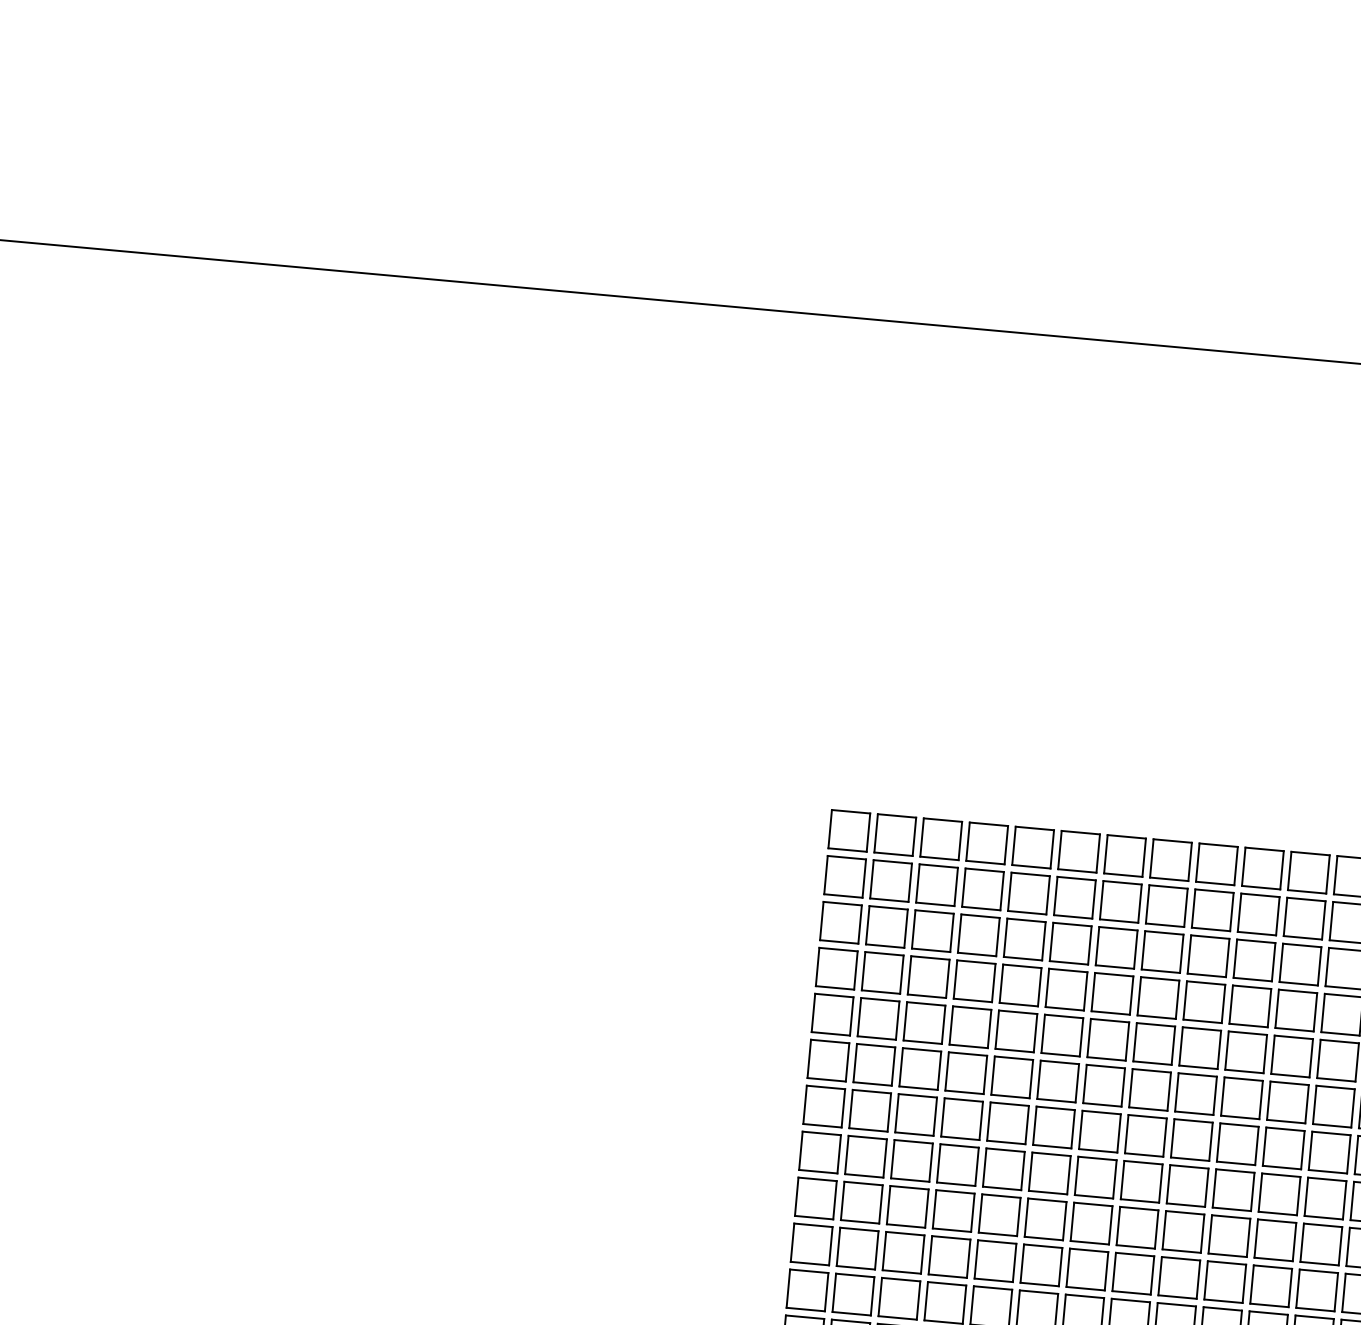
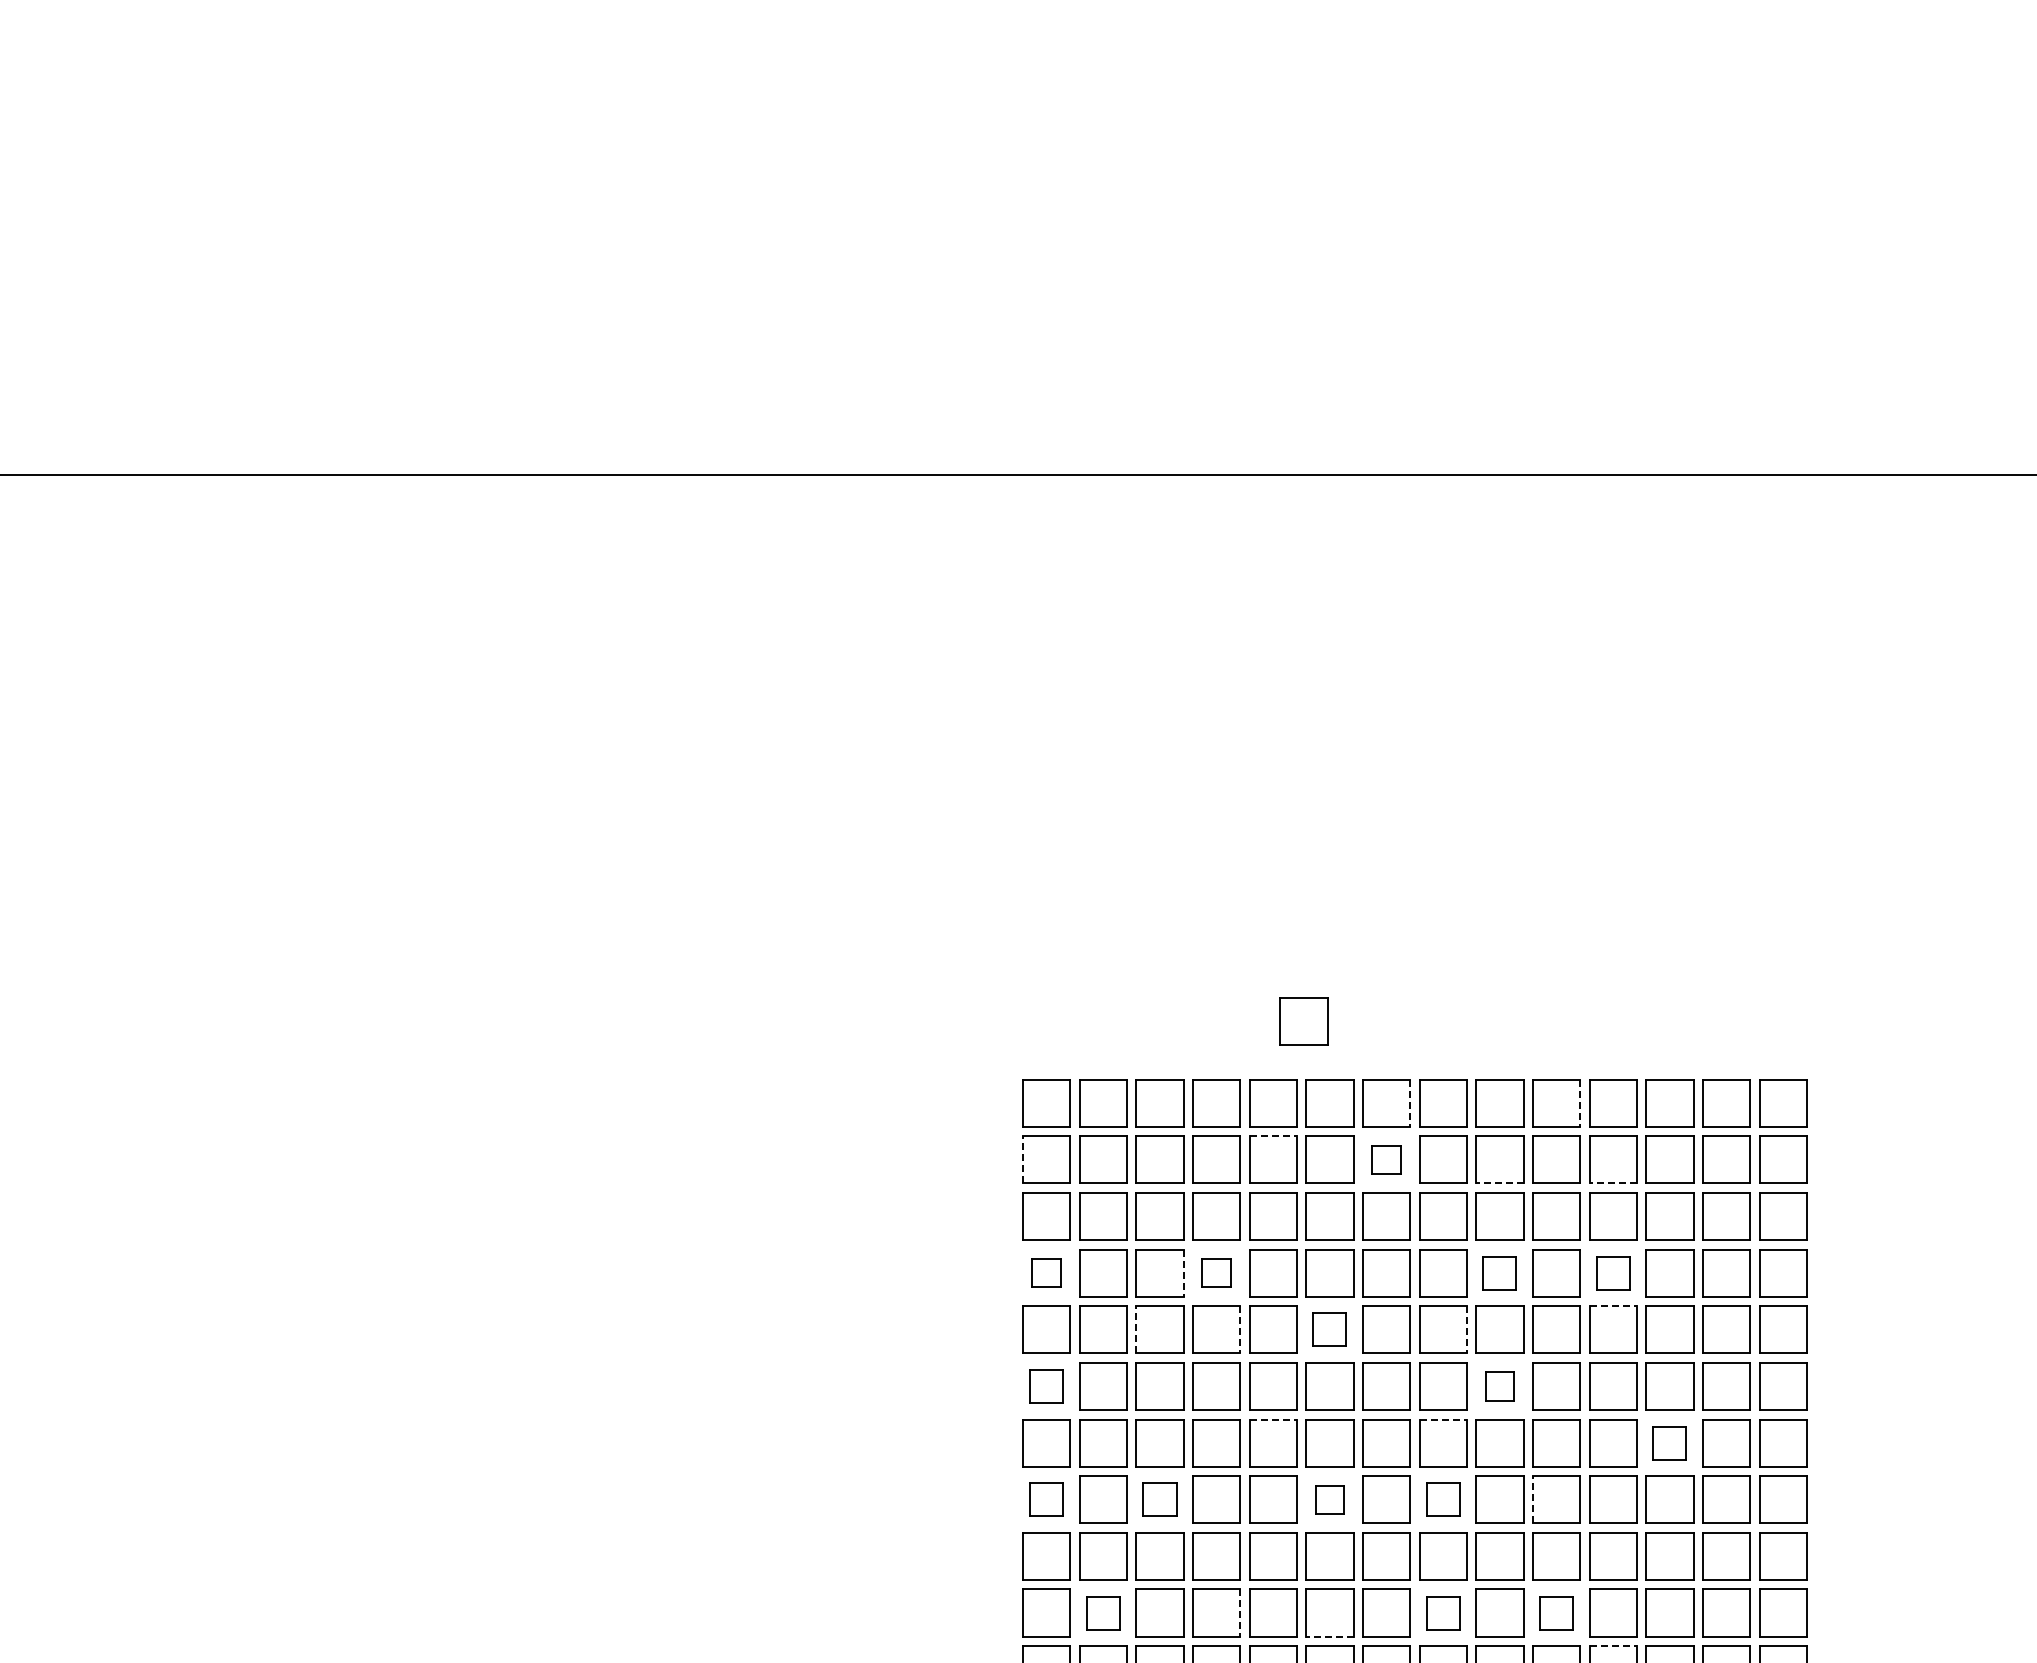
part: (1063, 783) -> (1303, 1021), added
line: (1144, 858) -> (1410, 1103), solid -> dashed
line: (1282, 870) -> (1580, 1103), solid -> dashed
line: (826, 874) -> (1023, 1159), solid -> dashed
line: (1030, 874) -> (1273, 1136), solid -> dashed
part: (1120, 901) -> (1386, 1159), size x0.6
line: (1210, 929) -> (1499, 1183), solid -> dashed
line: (1303, 937) -> (1613, 1183), solid -> dashed
part: (836, 969) -> (1046, 1273), size x0.6
line: (947, 979) -> (1183, 1273), solid -> dashed
part: (974, 981) -> (1216, 1273), size x0.6
part: (1204, 1002) -> (1499, 1273), size x0.7
part: (1296, 1010) -> (1613, 1273), size x0.7
line: (905, 1021) -> (1136, 1329), solid -> dashed
line: (989, 1028) -> (1240, 1329), solid -> dashed
part: (1062, 1035) -> (1329, 1329), size x0.7
line: (1294, 1037) -> (1613, 1306), solid -> dashed
line: (1173, 1045) -> (1466, 1329), solid -> dashed
part: (828, 1060) -> (1046, 1386), size x0.7
part: (1195, 1094) -> (1499, 1386), size x0.6
line: (1009, 1104) -> (1273, 1419), solid -> dashed
line: (1147, 1116) -> (1443, 1419), solid -> dashed
part: (819, 1152) -> (1046, 1499), size x0.7
part: (1329, 1152) -> (1669, 1443), size x0.7
part: (911, 1160) -> (1159, 1499), size x0.7
part: (1049, 1173) -> (1329, 1499), size x0.6
part: (1141, 1181) -> (1443, 1499), size x0.7
line: (1214, 1188) -> (1532, 1499), solid -> dashed
part: (857, 1248) -> (1103, 1612), size x0.7
line: (968, 1259) -> (1240, 1613), solid -> dashed
part: (1133, 1273) -> (1443, 1612), size x0.7
part: (1225, 1281) -> (1556, 1612), size x0.7
line: (1039, 1284) -> (1329, 1636), solid -> dashed
line: (1268, 1313) -> (1613, 1646), solid -> dashed

